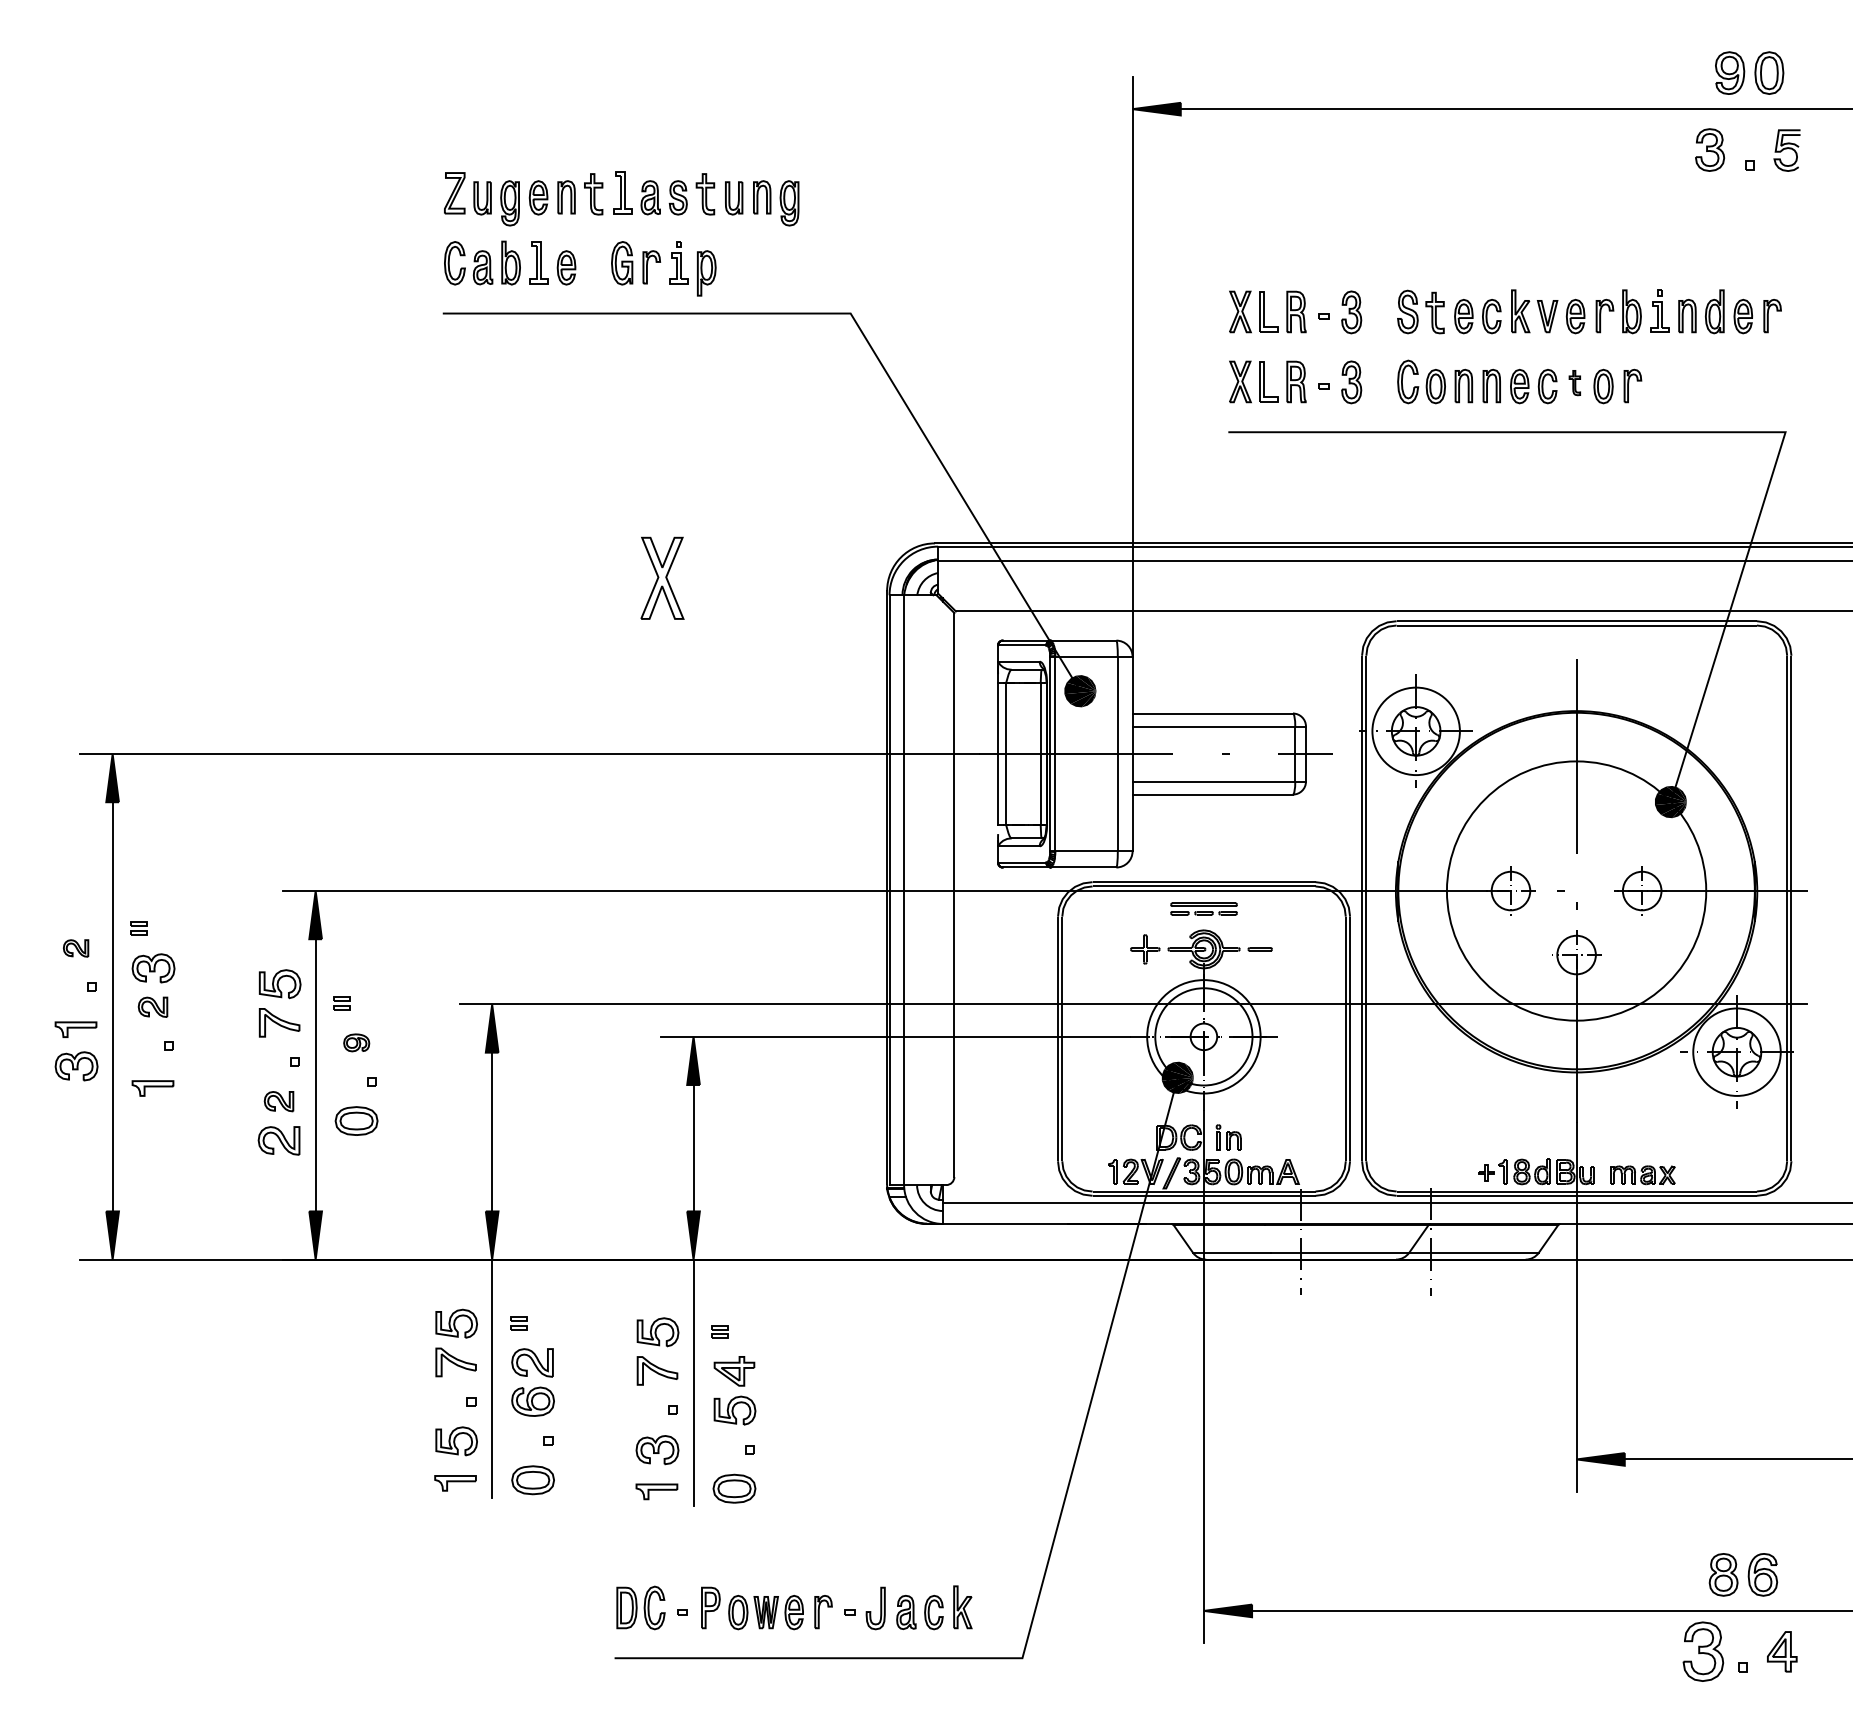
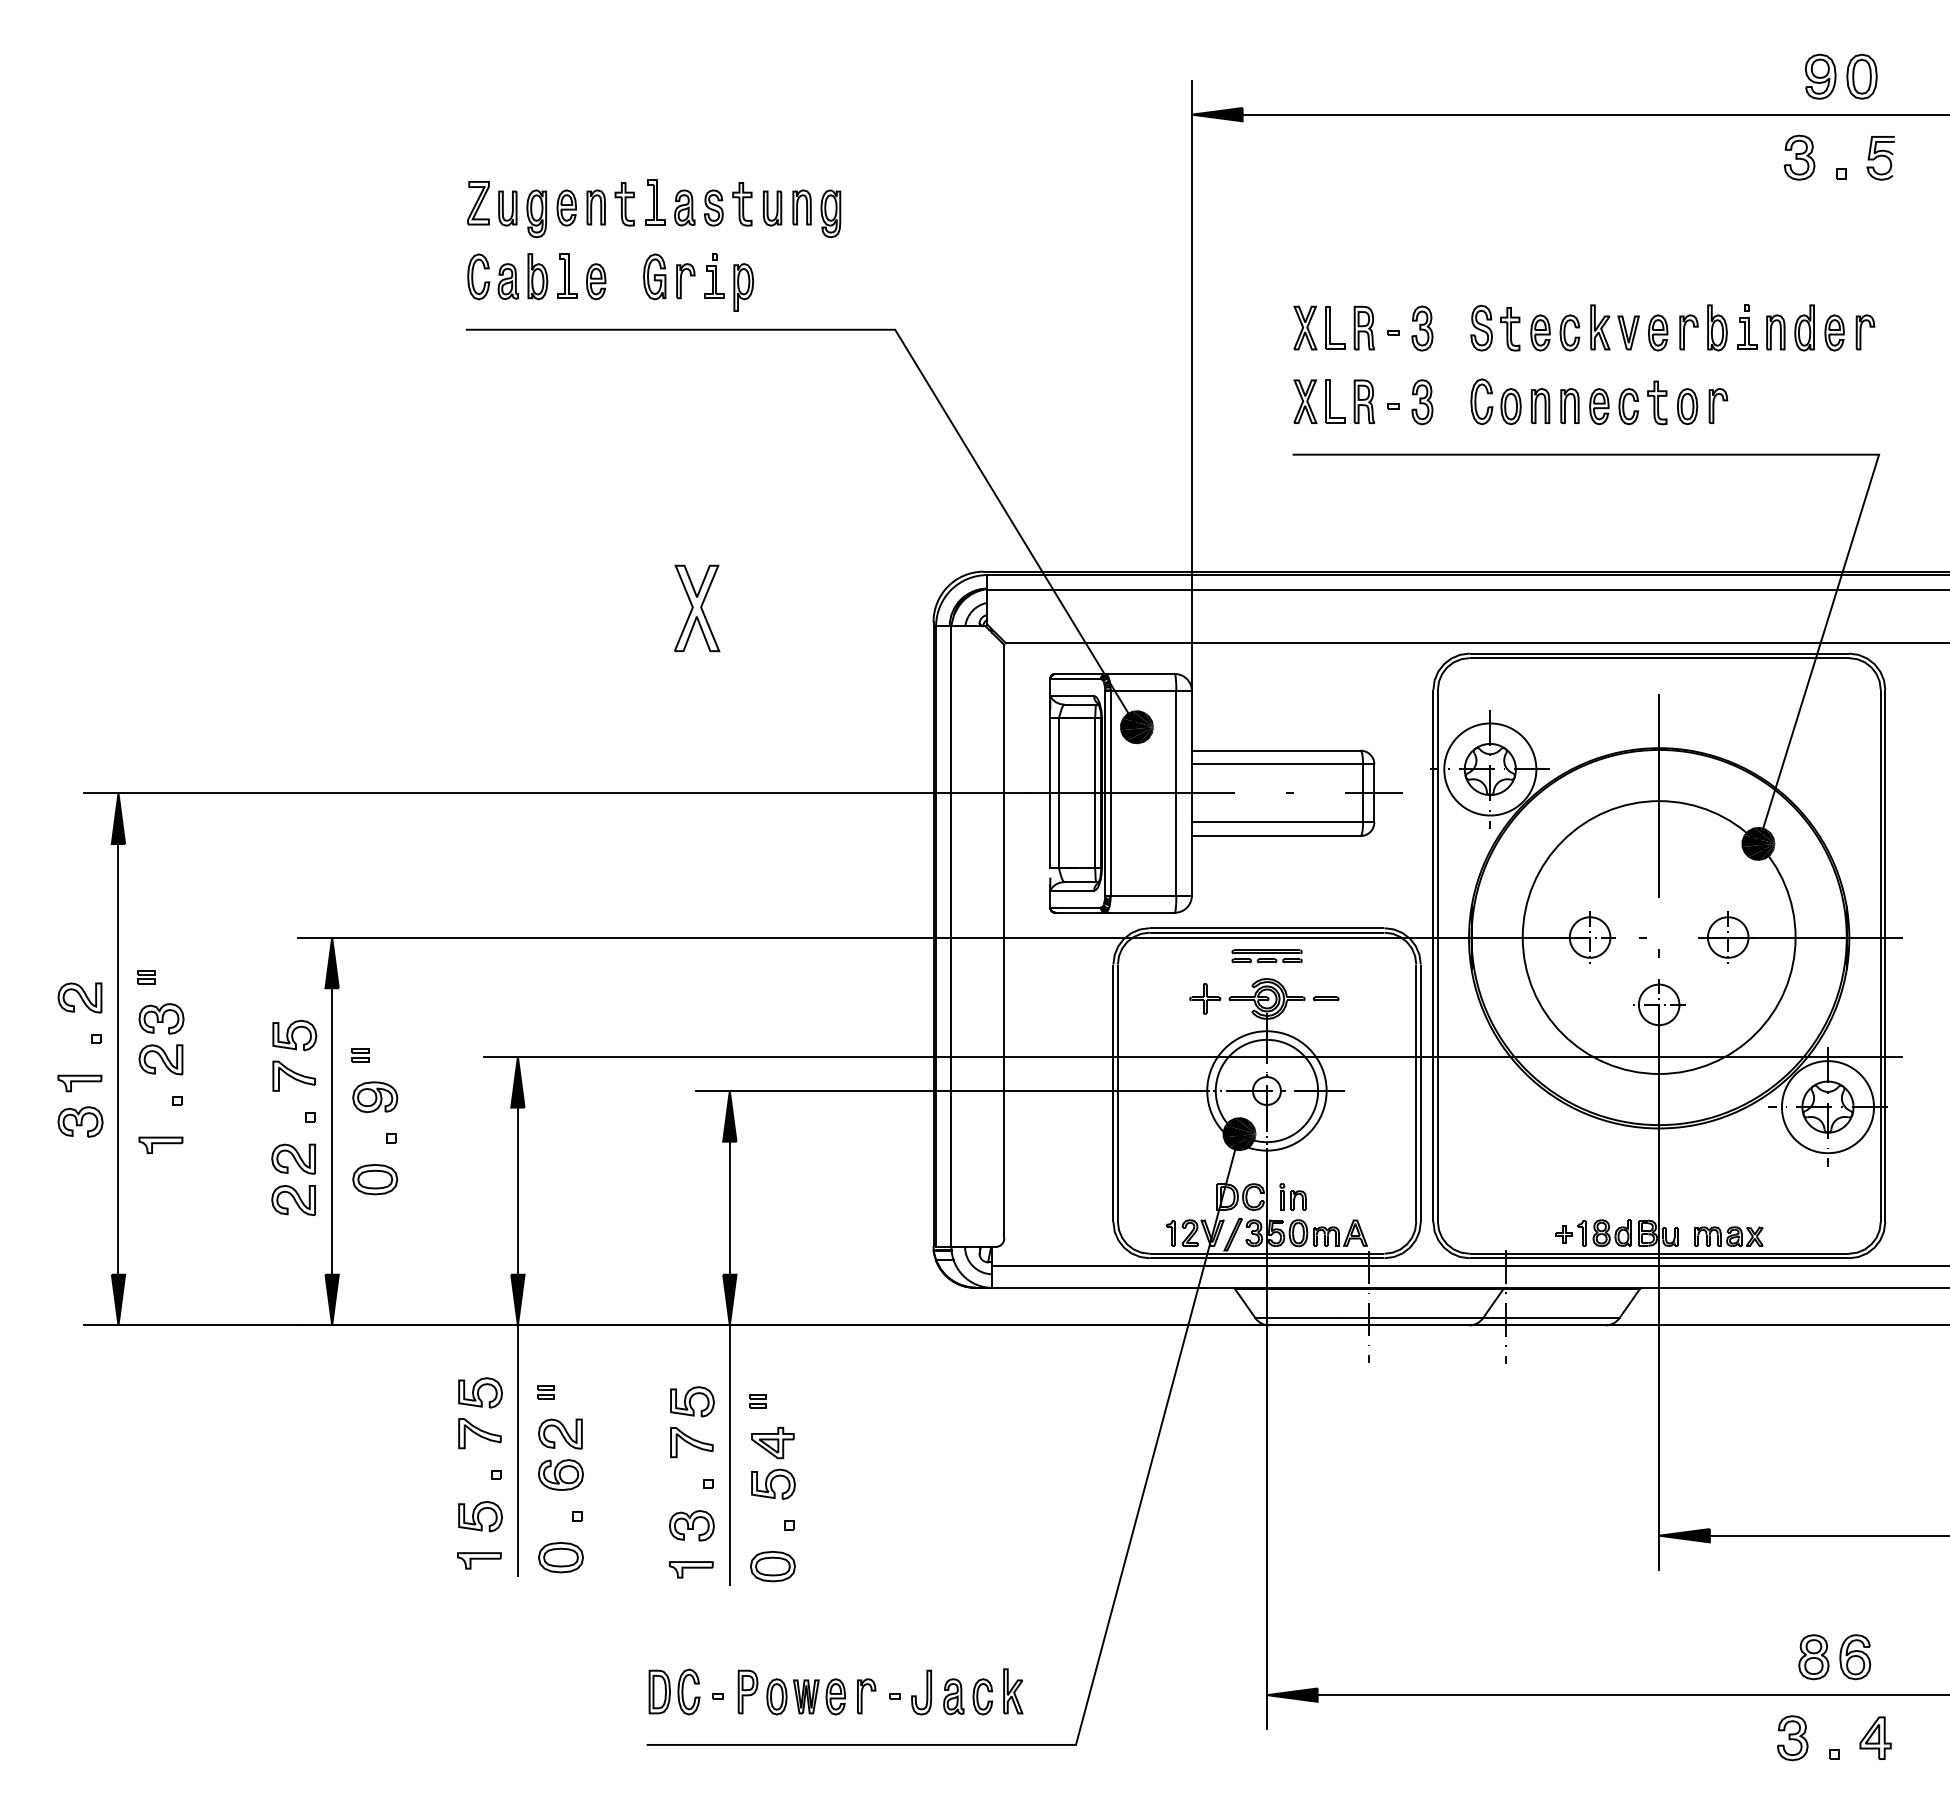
part: (1575, 382) -> (1657, 402), size x1.67
part: (75, 948) -> (79, 997), size x1.67
part: (152, 1006) -> (160, 1059), size x1.43
part: (356, 1043) -> (375, 1097), size x1.67
part: (278, 1101) -> (293, 1158), size x1.43
part: (1703, 1652) -> (1792, 1738), size x0.71

